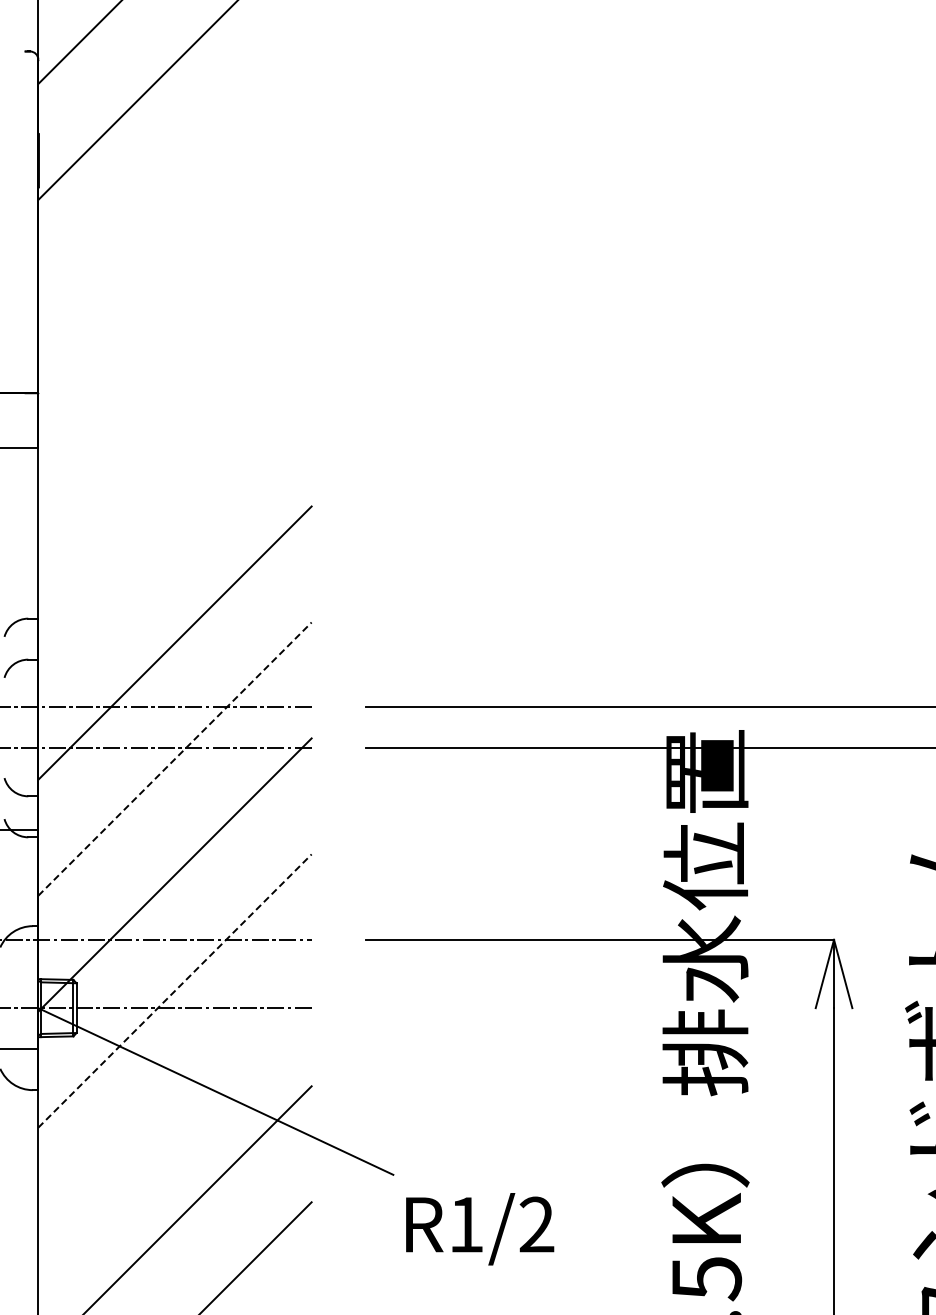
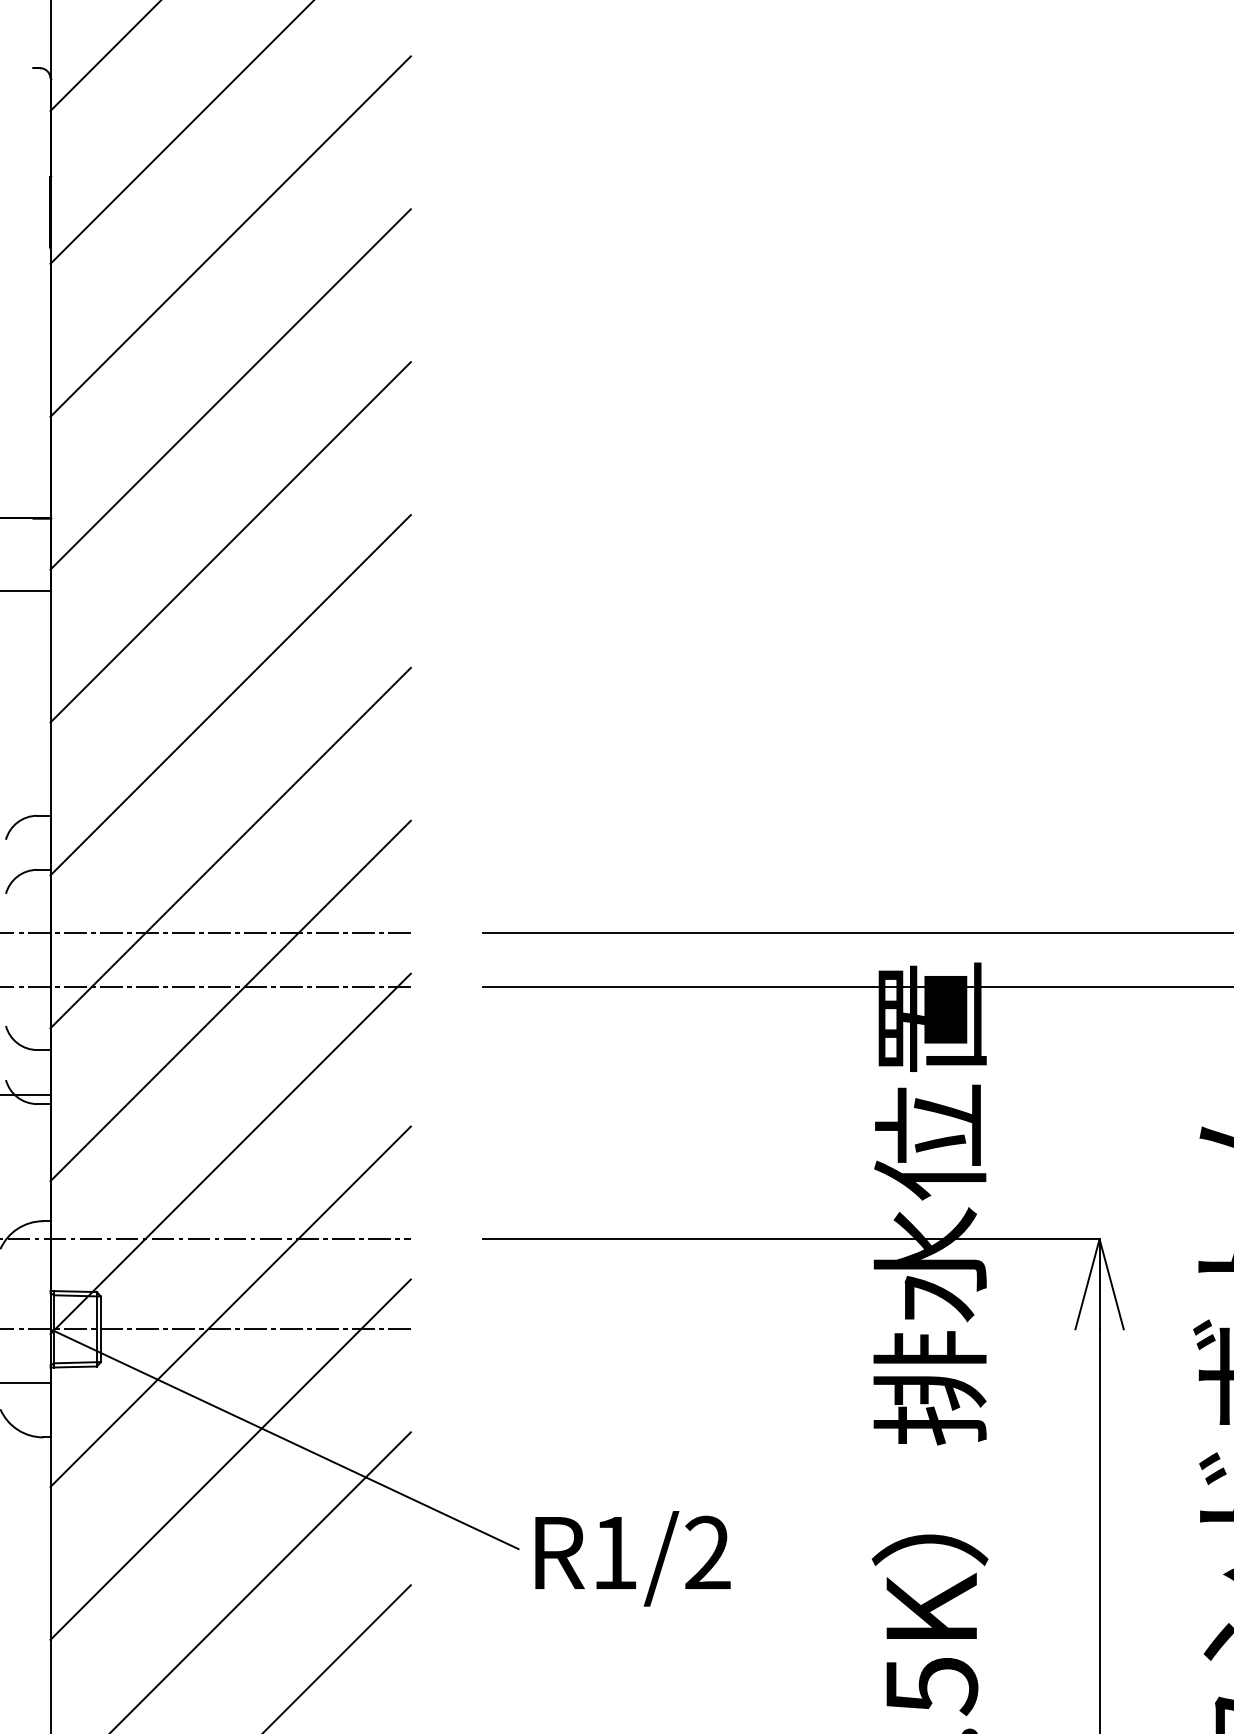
line: (174, 178) -> (230, 235), added
line: (174, 294) -> (230, 388), added
line: (174, 410) -> (230, 541), added
line: (174, 526) -> (230, 694), added
line: (175, 758) -> (231, 1000), dashed -> solid
line: (175, 990) -> (231, 1306), dashed -> solid
line: (174, 1106) -> (230, 1458), added
text: (480, 1229) -> (633, 1559), moved

